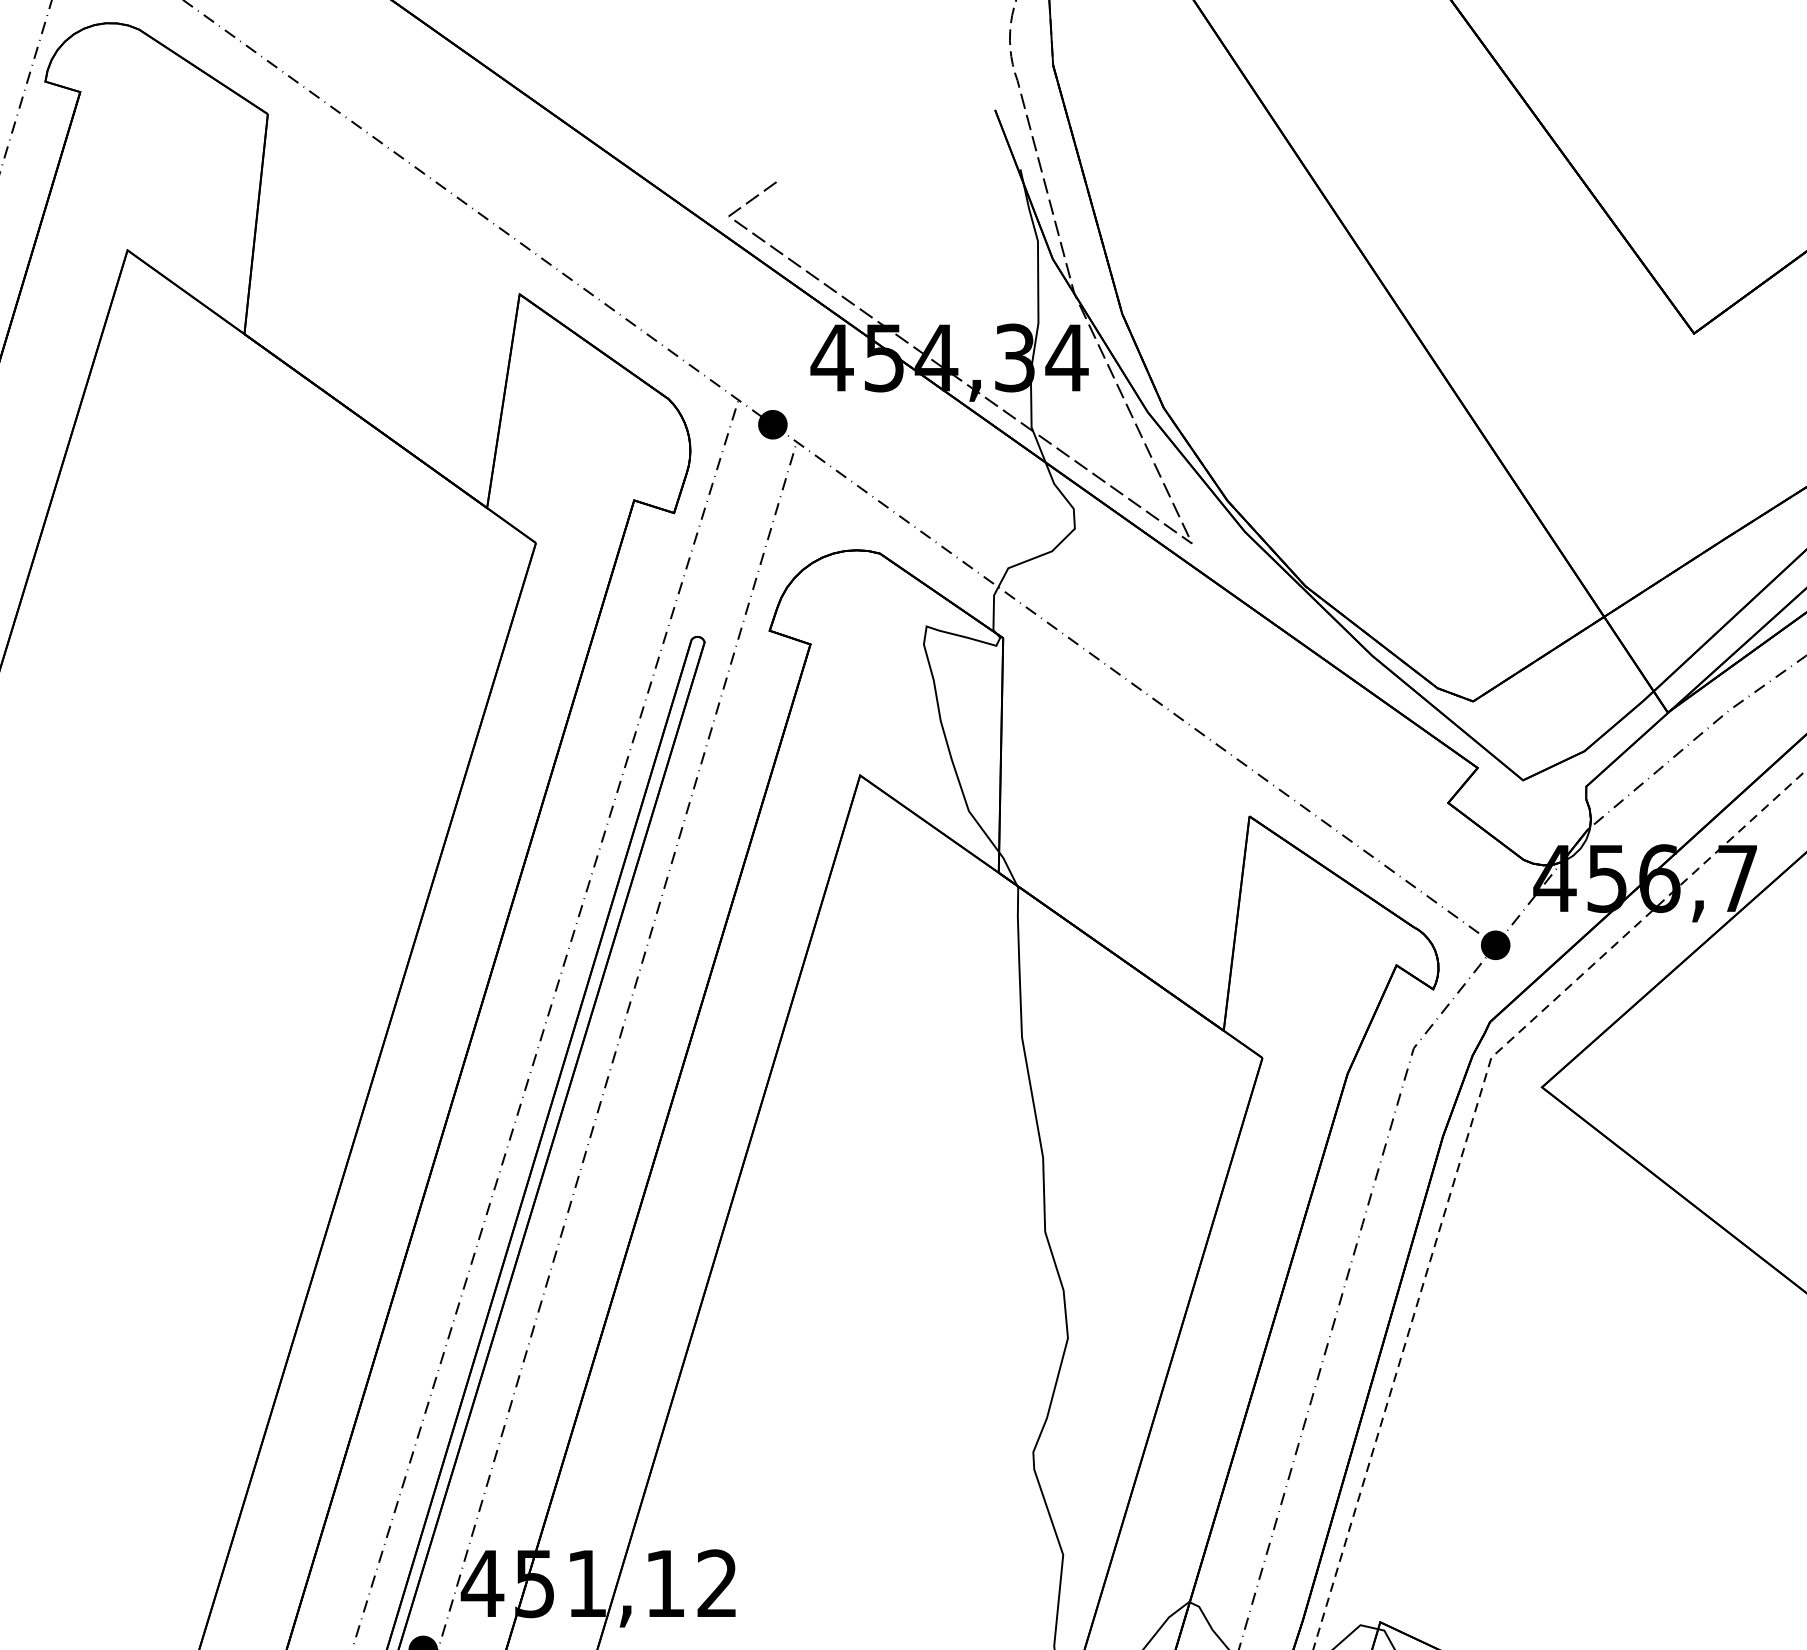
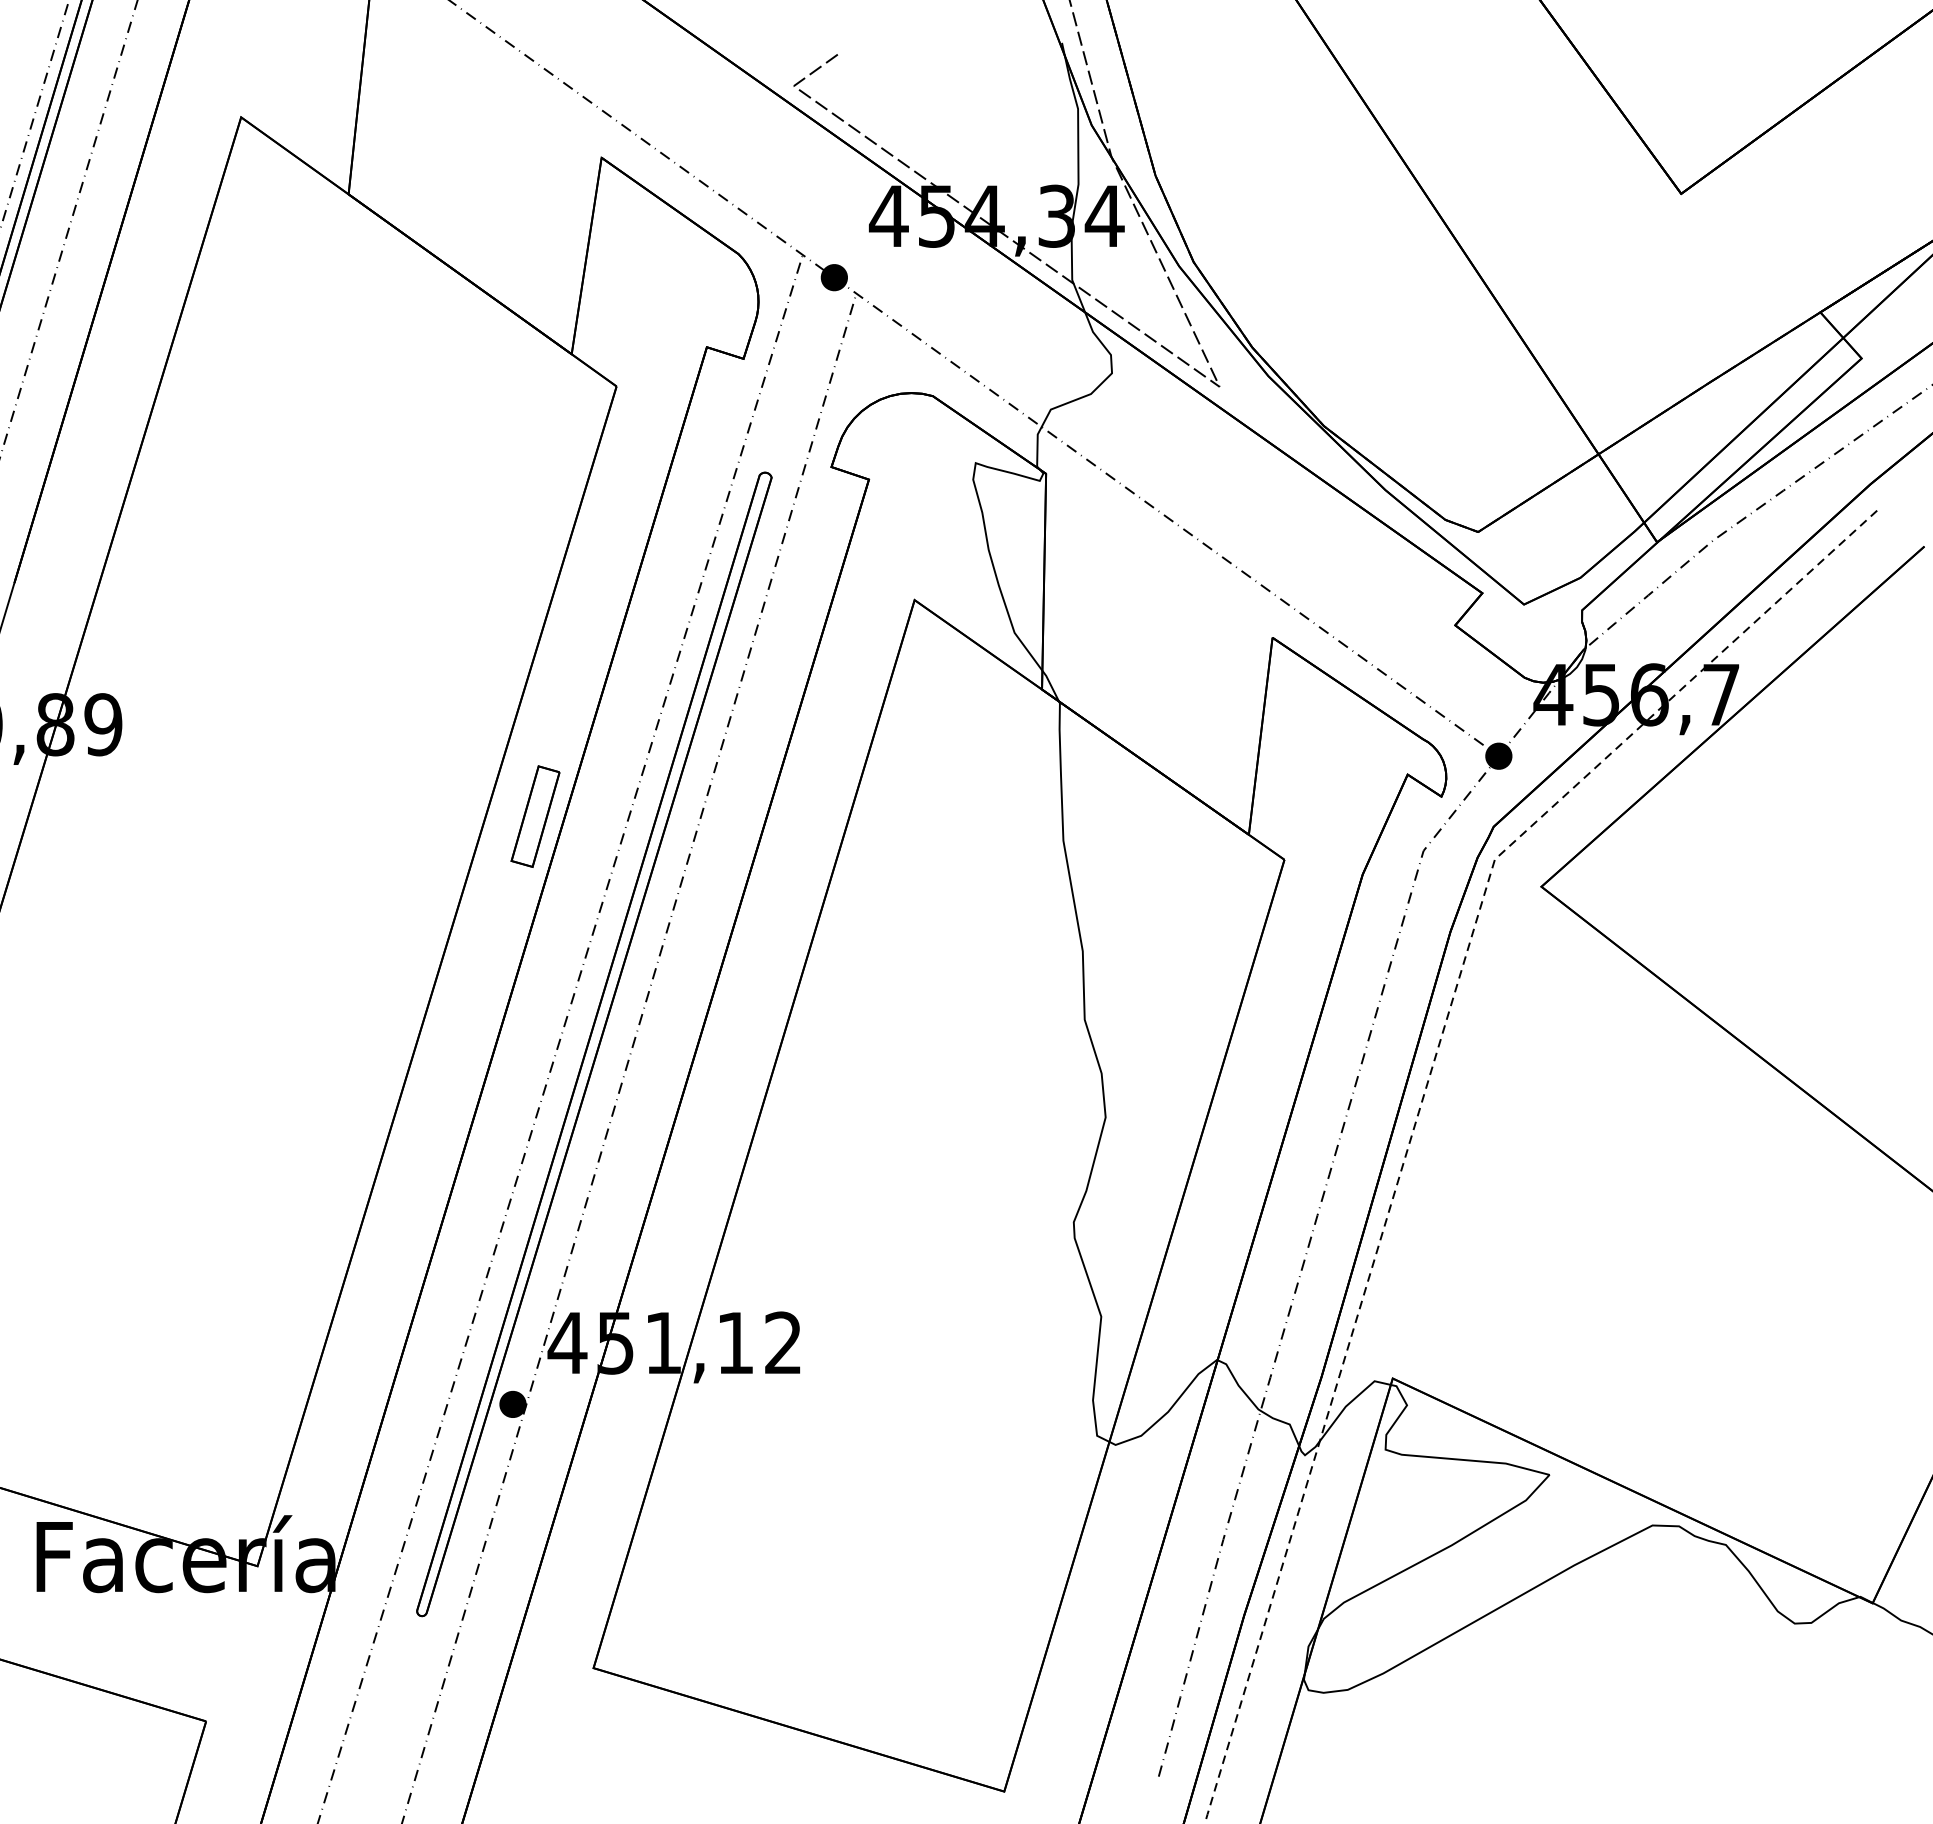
part: (447, 1010) -> (535, 816), added

